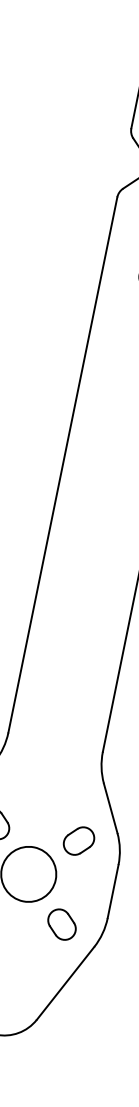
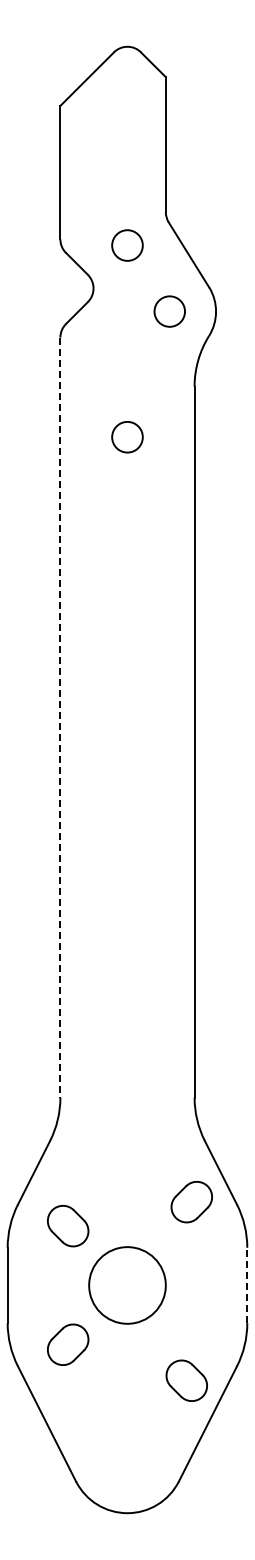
line: (62, 465) -> (60, 718), solid -> dashed
part: (78, 841) -> (191, 1202), moved
line: (113, 891) -> (247, 1285), solid -> dashed
part: (61, 924) -> (186, 1380), moved

